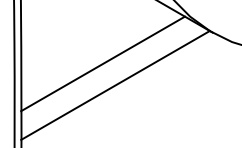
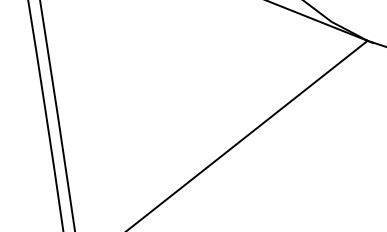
line: (102, 63) -> (196, 121), removed

